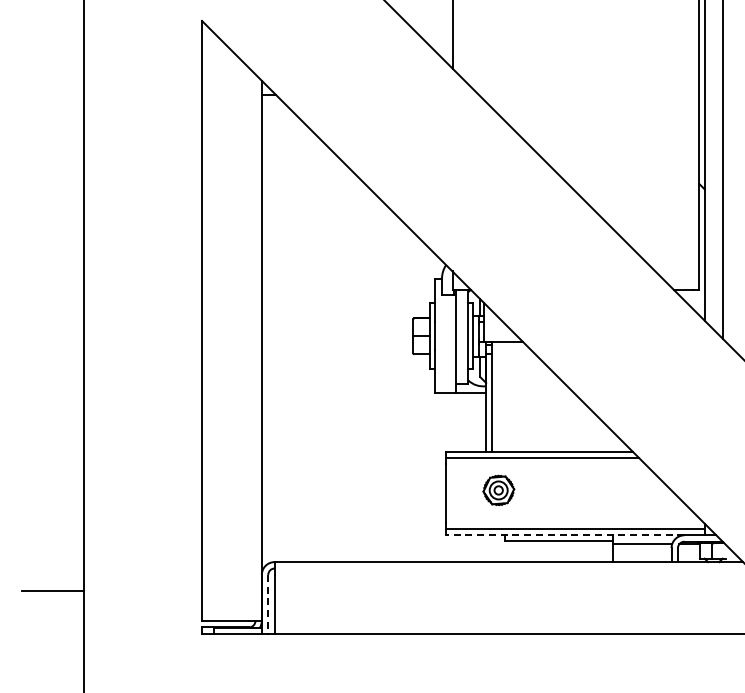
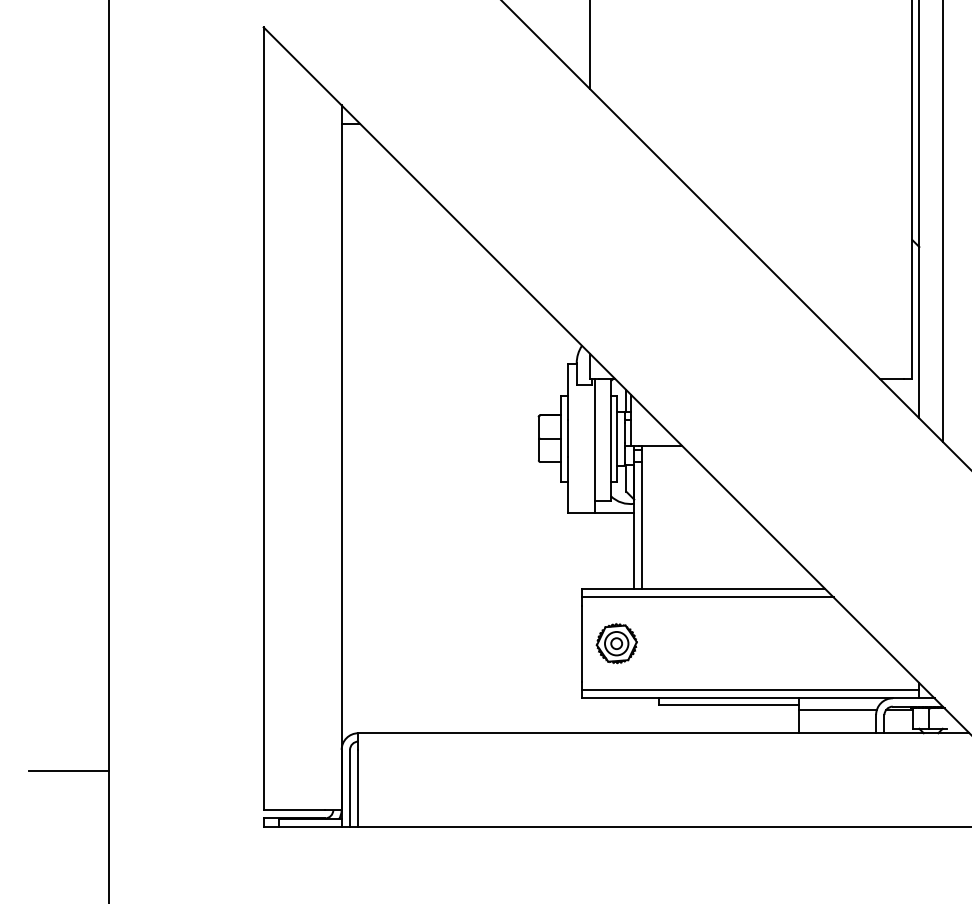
part: (498, 490) -> (616, 643), moved
line: (564, 535) -> (736, 698), dashed -> solid
line: (268, 604) -> (350, 788), dashed -> solid

